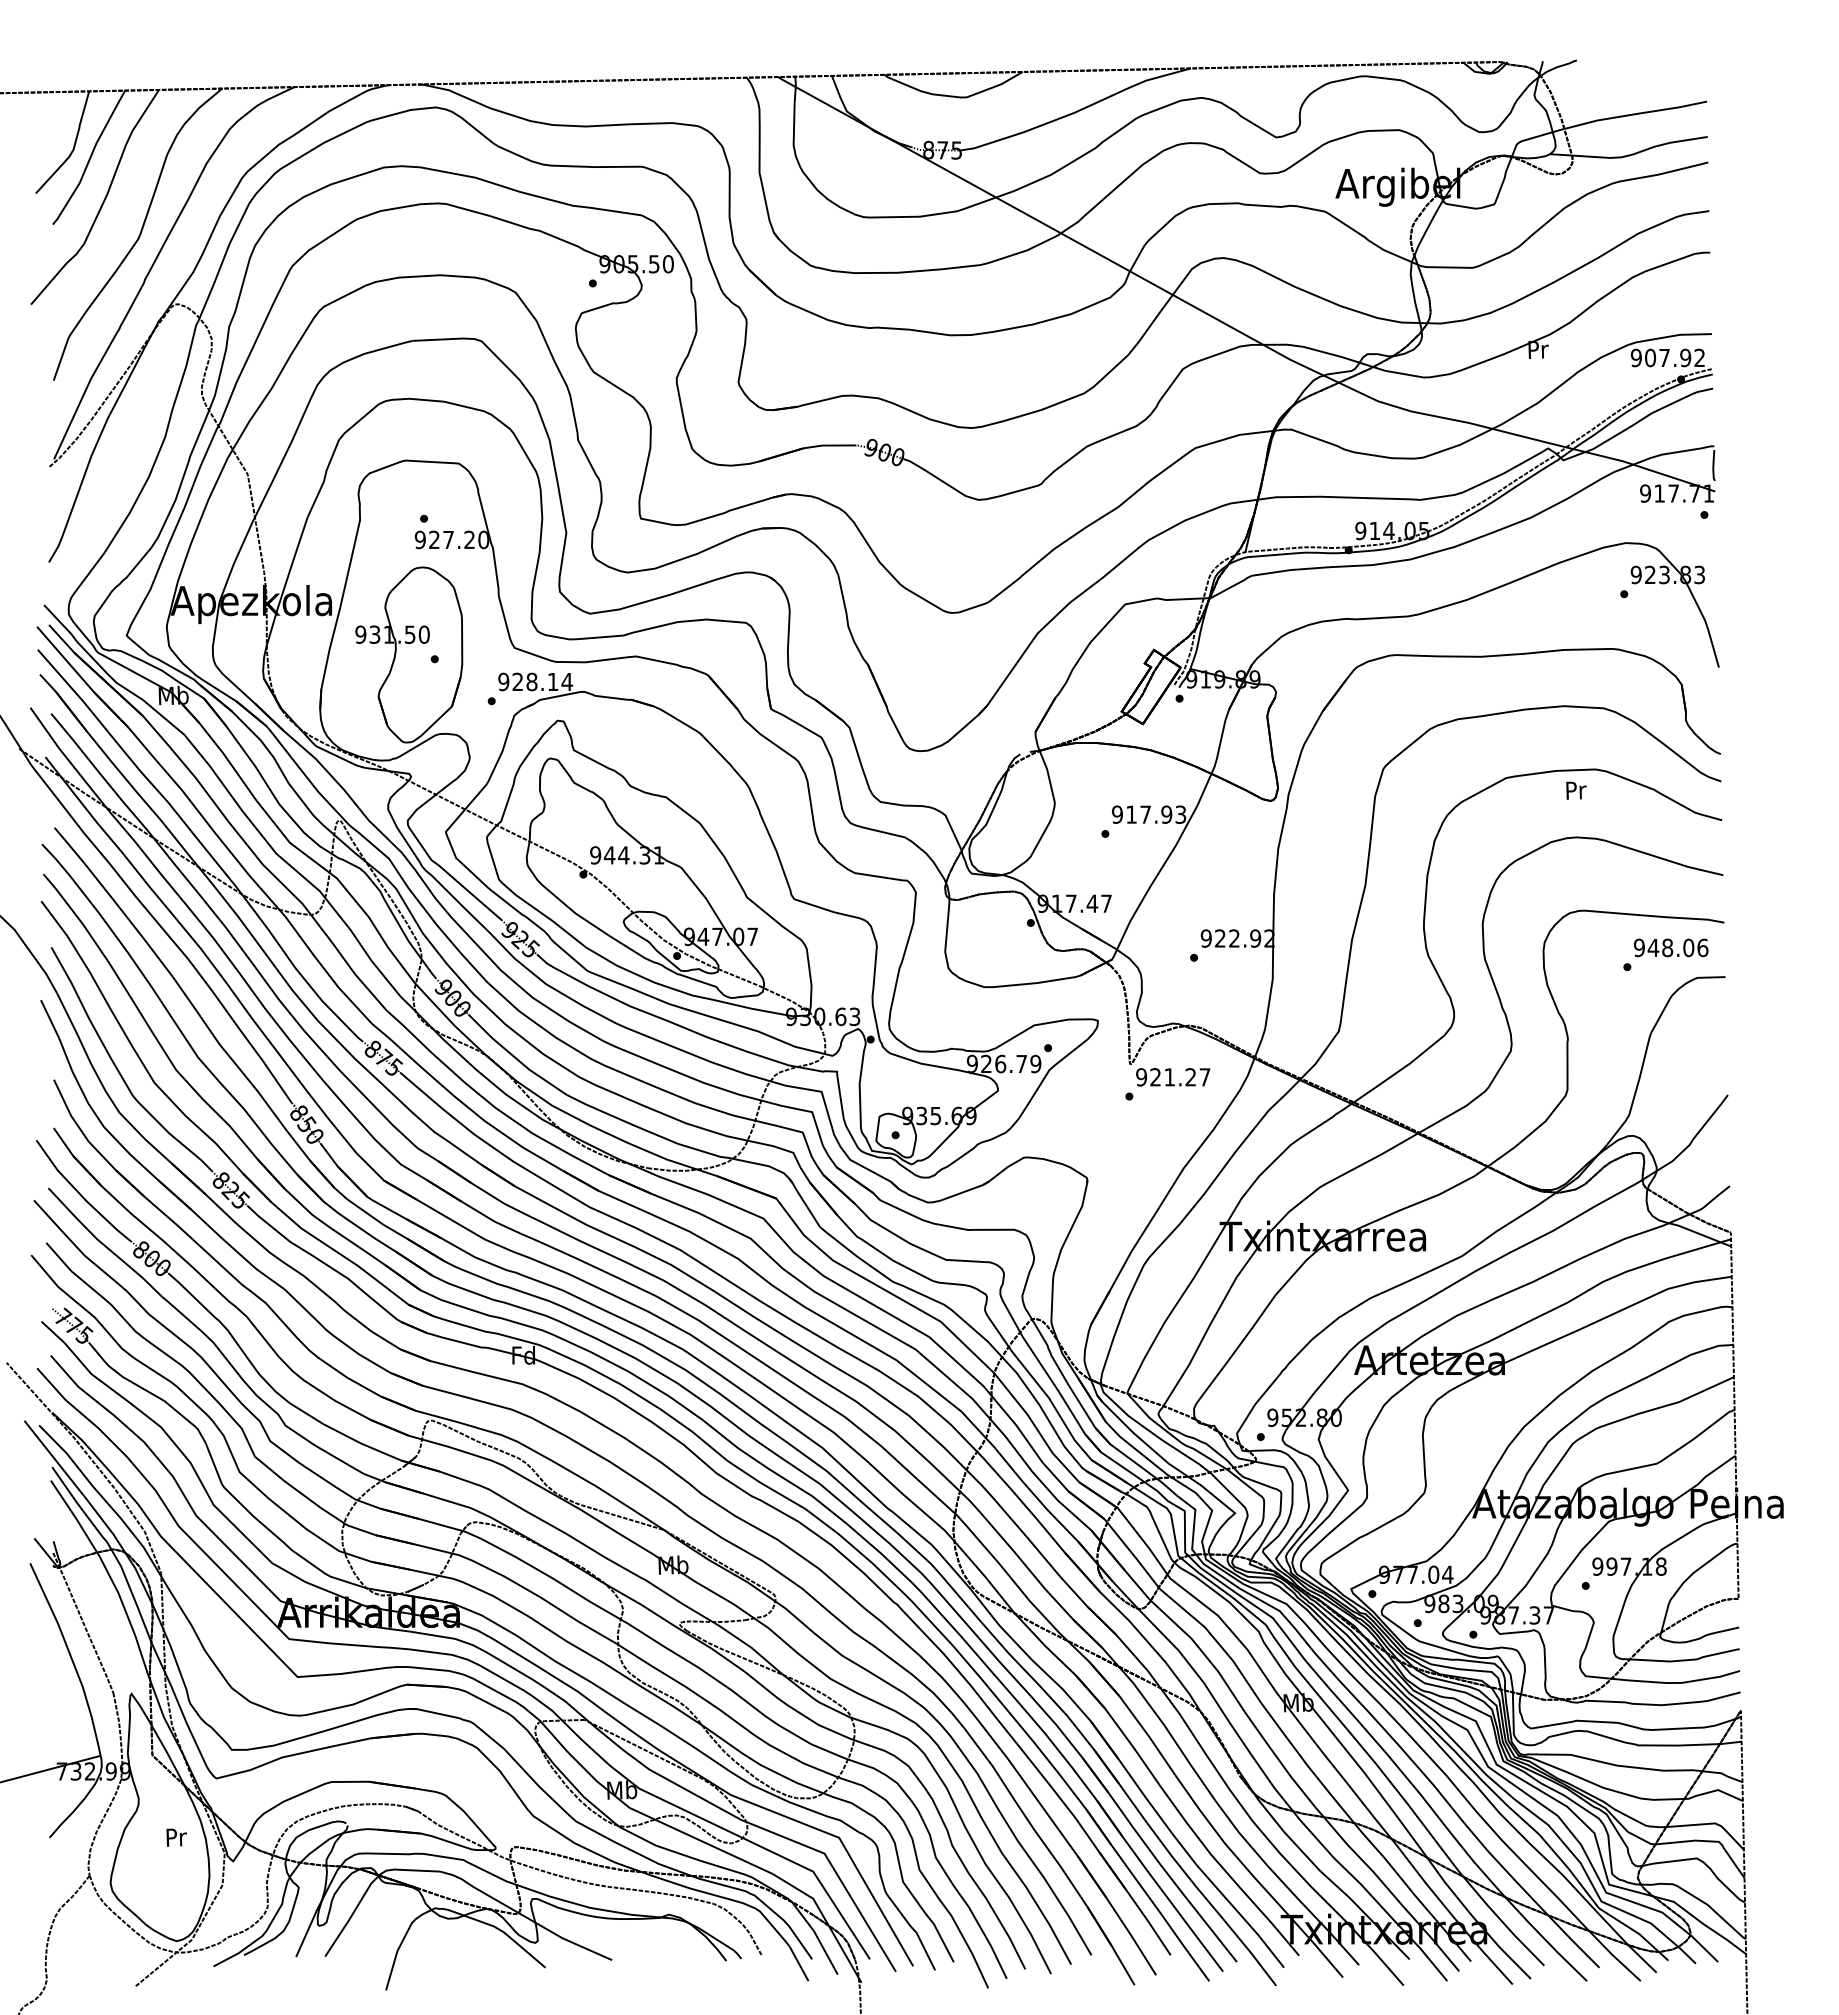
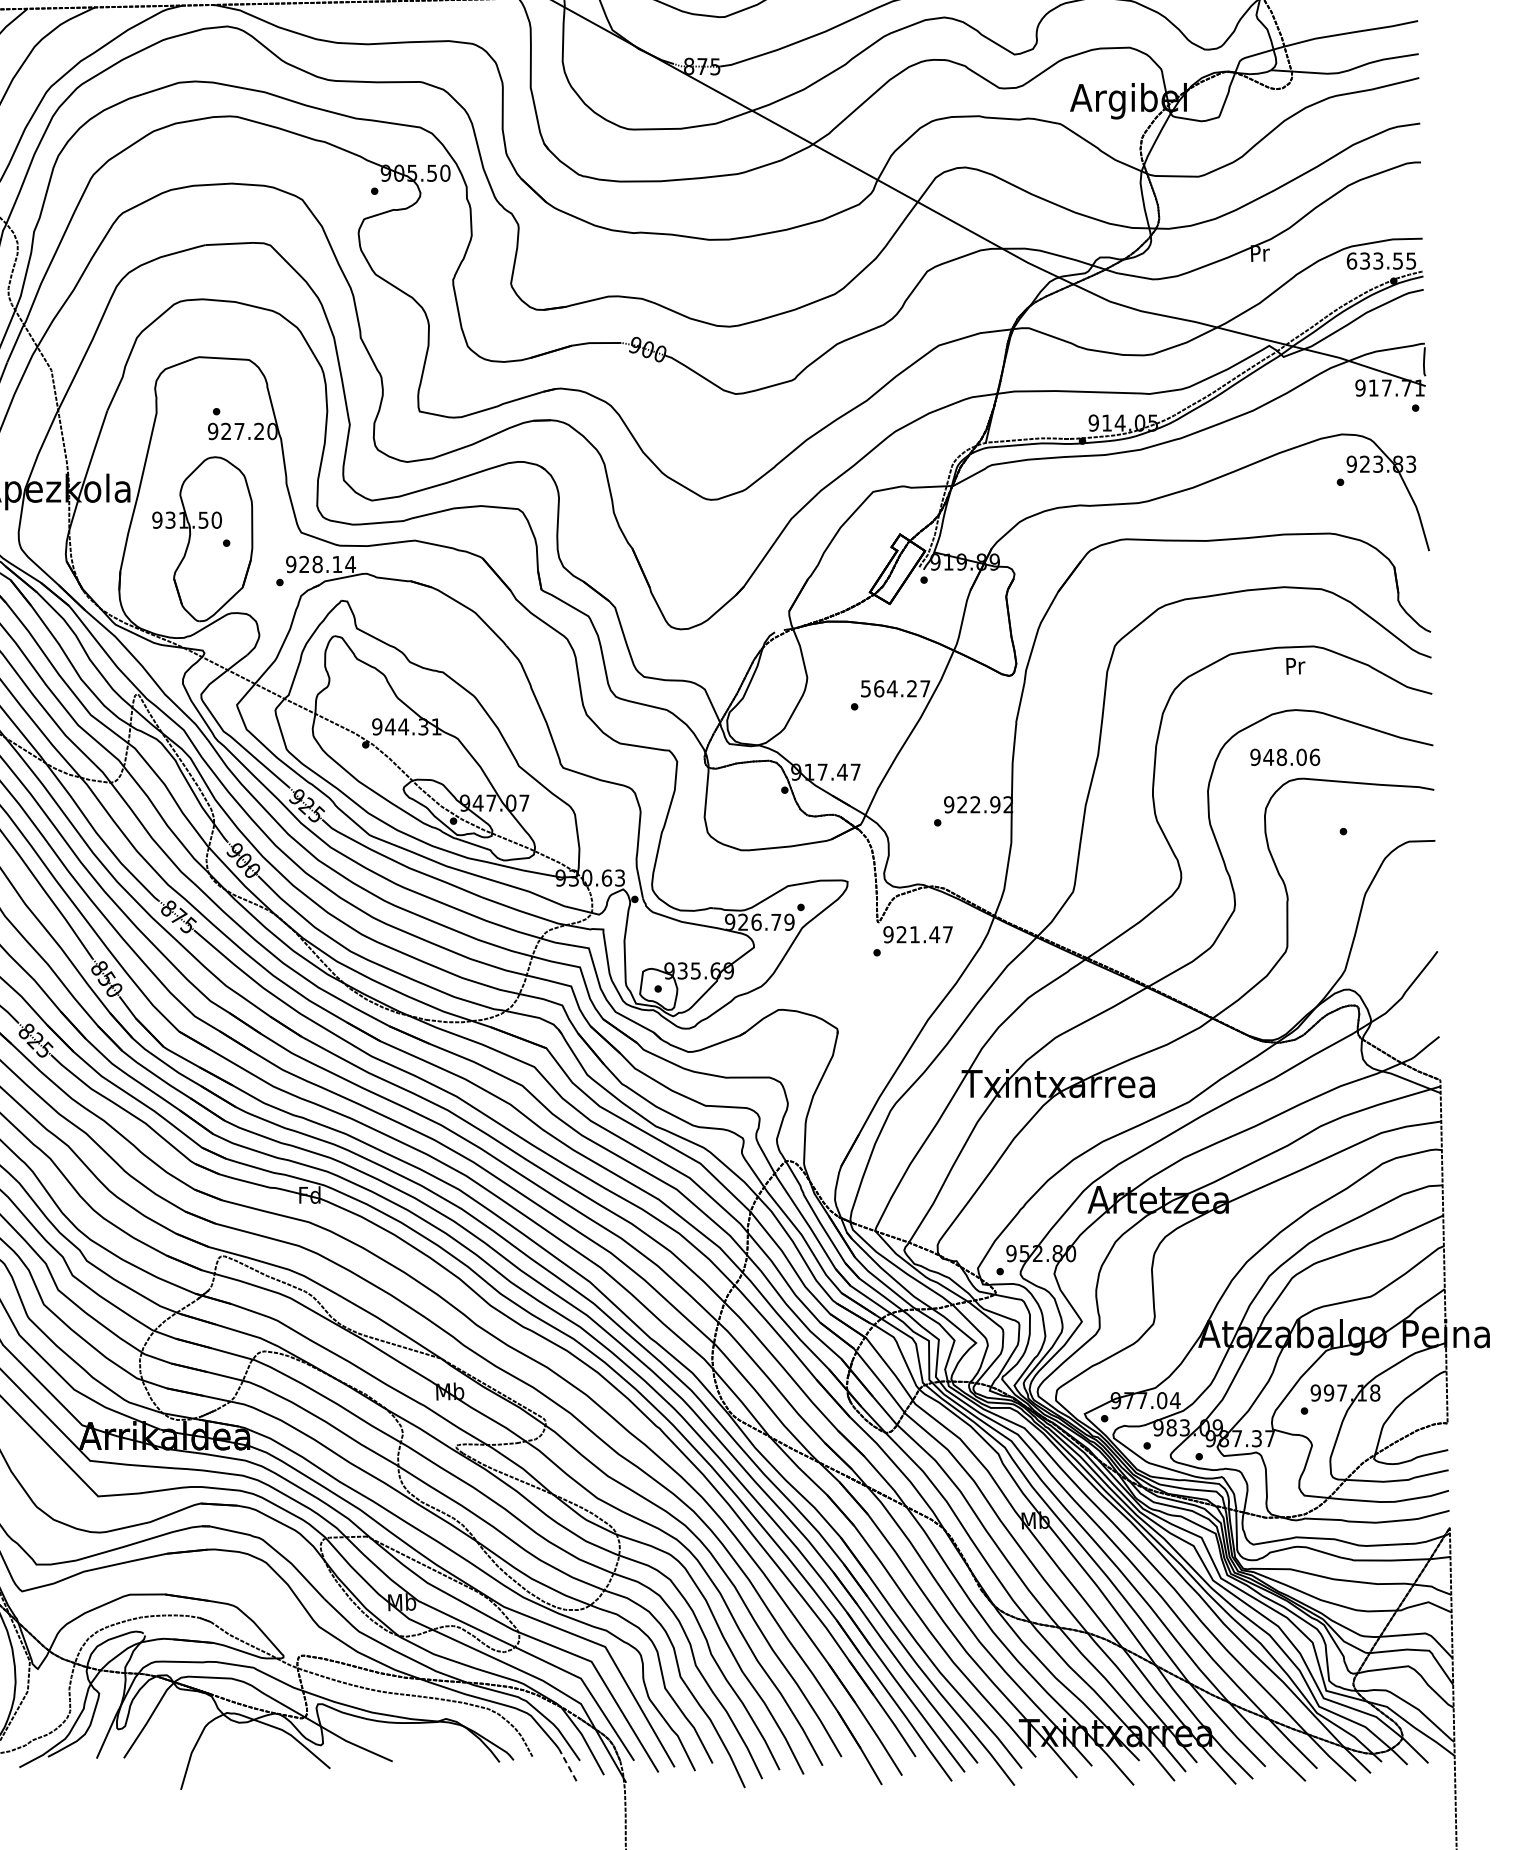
text: (1667, 357) -> (1381, 260), 907.92 -> 633.55
text: (1149, 814) -> (895, 688), 917.93 -> 564.27
text: (1671, 947) -> (1285, 756), moved
text: (1190, 1077) -> (934, 934), 921.27 -> 921.47
line: (799, 1963) -> (568, 1764), solid -> dashed

